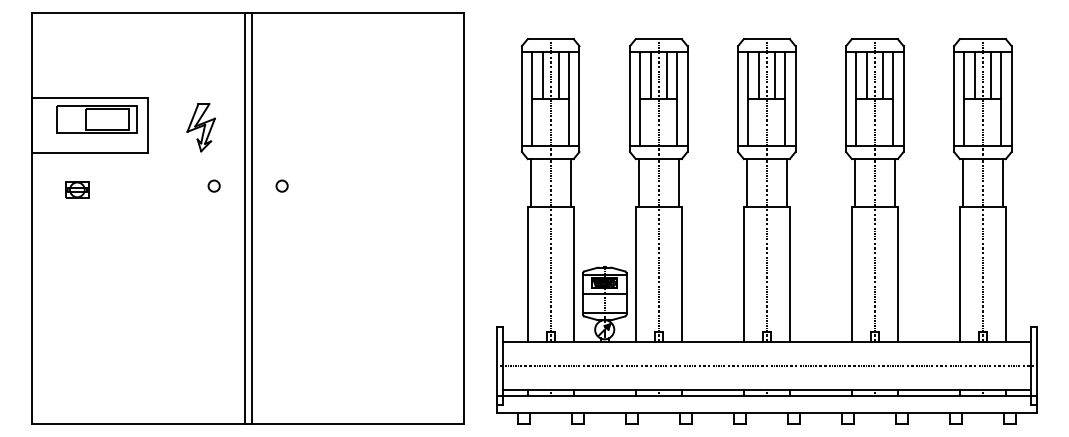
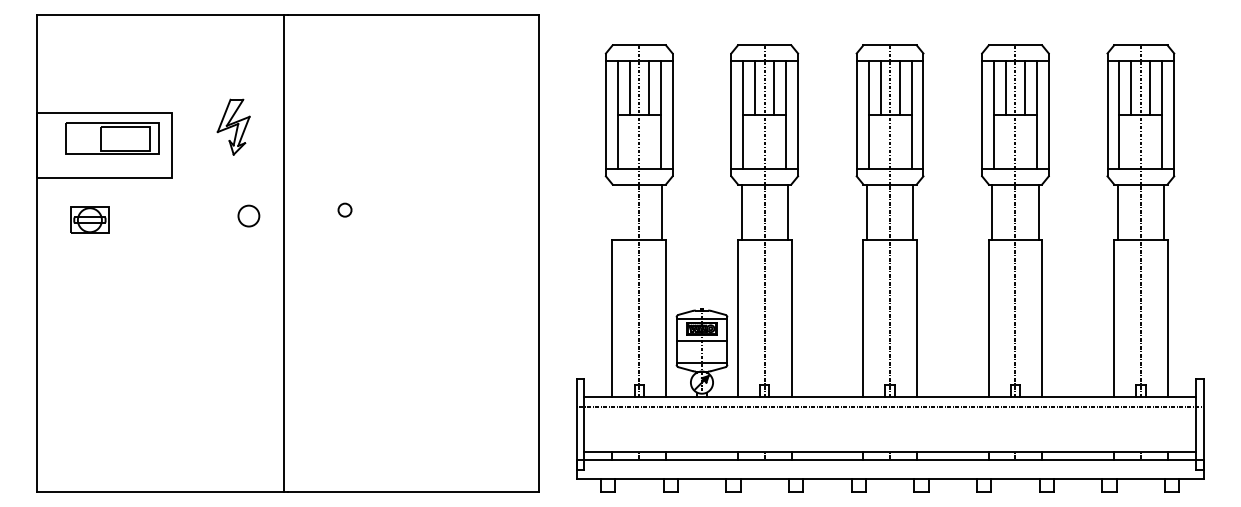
part: (200, 127) -> (232, 127), moved
line: (530, 182) -> (615, 211), removed
circle: (213, 185) -> (247, 215), size x1.6
circle: (281, 185) -> (344, 209), moved
part: (77, 189) -> (90, 219), size x1.4
line: (251, 218) -> (292, 253), removed
line: (766, 365) -> (889, 406), moved

